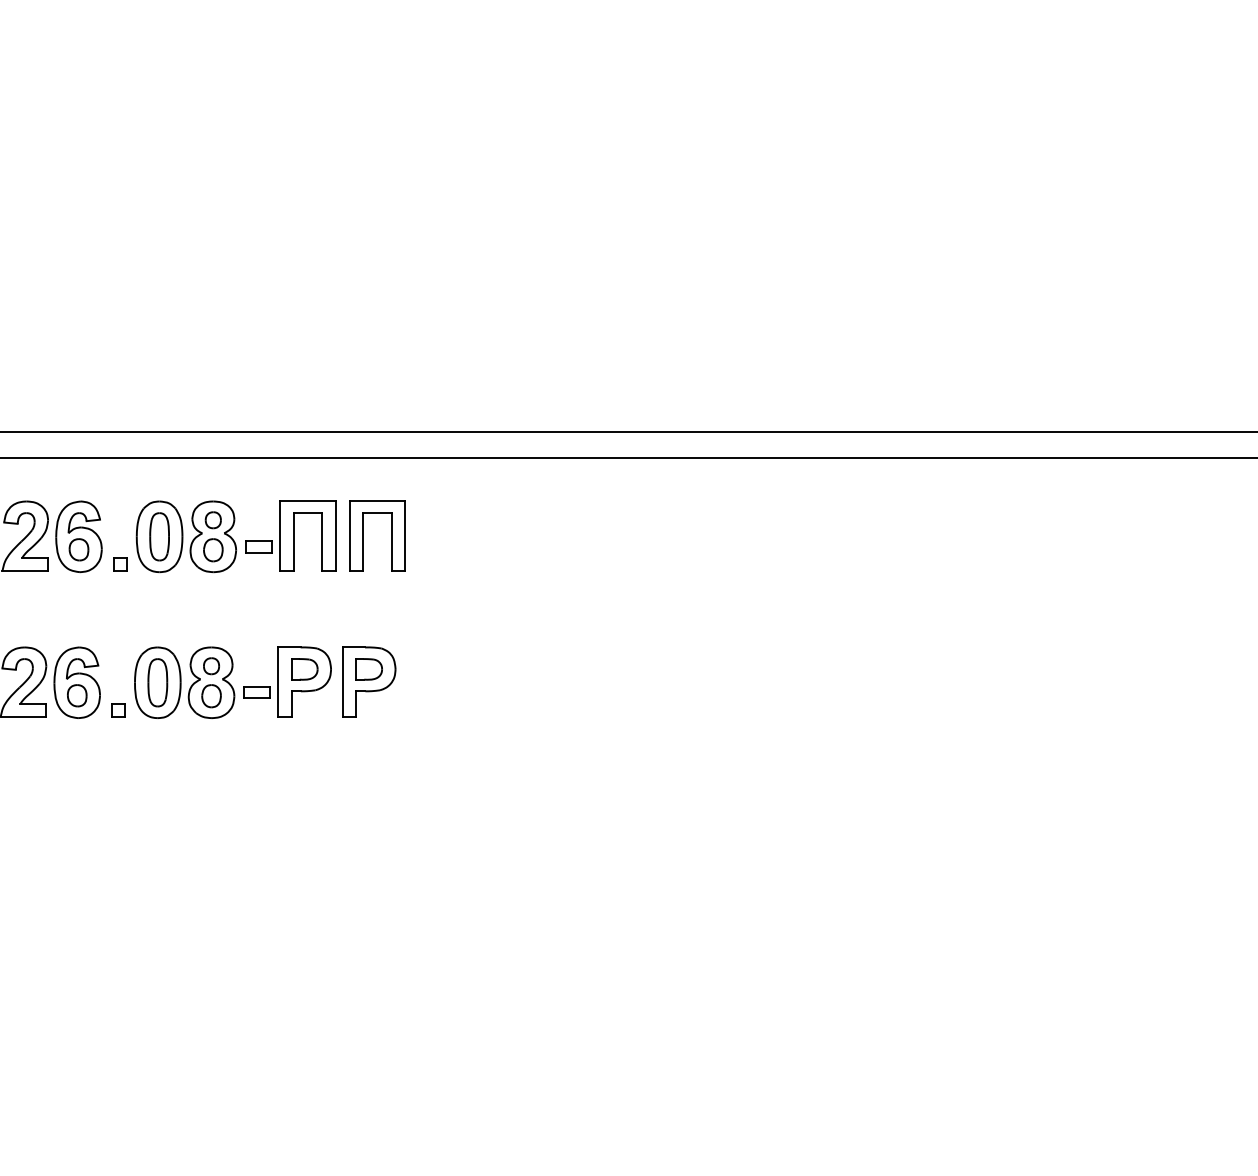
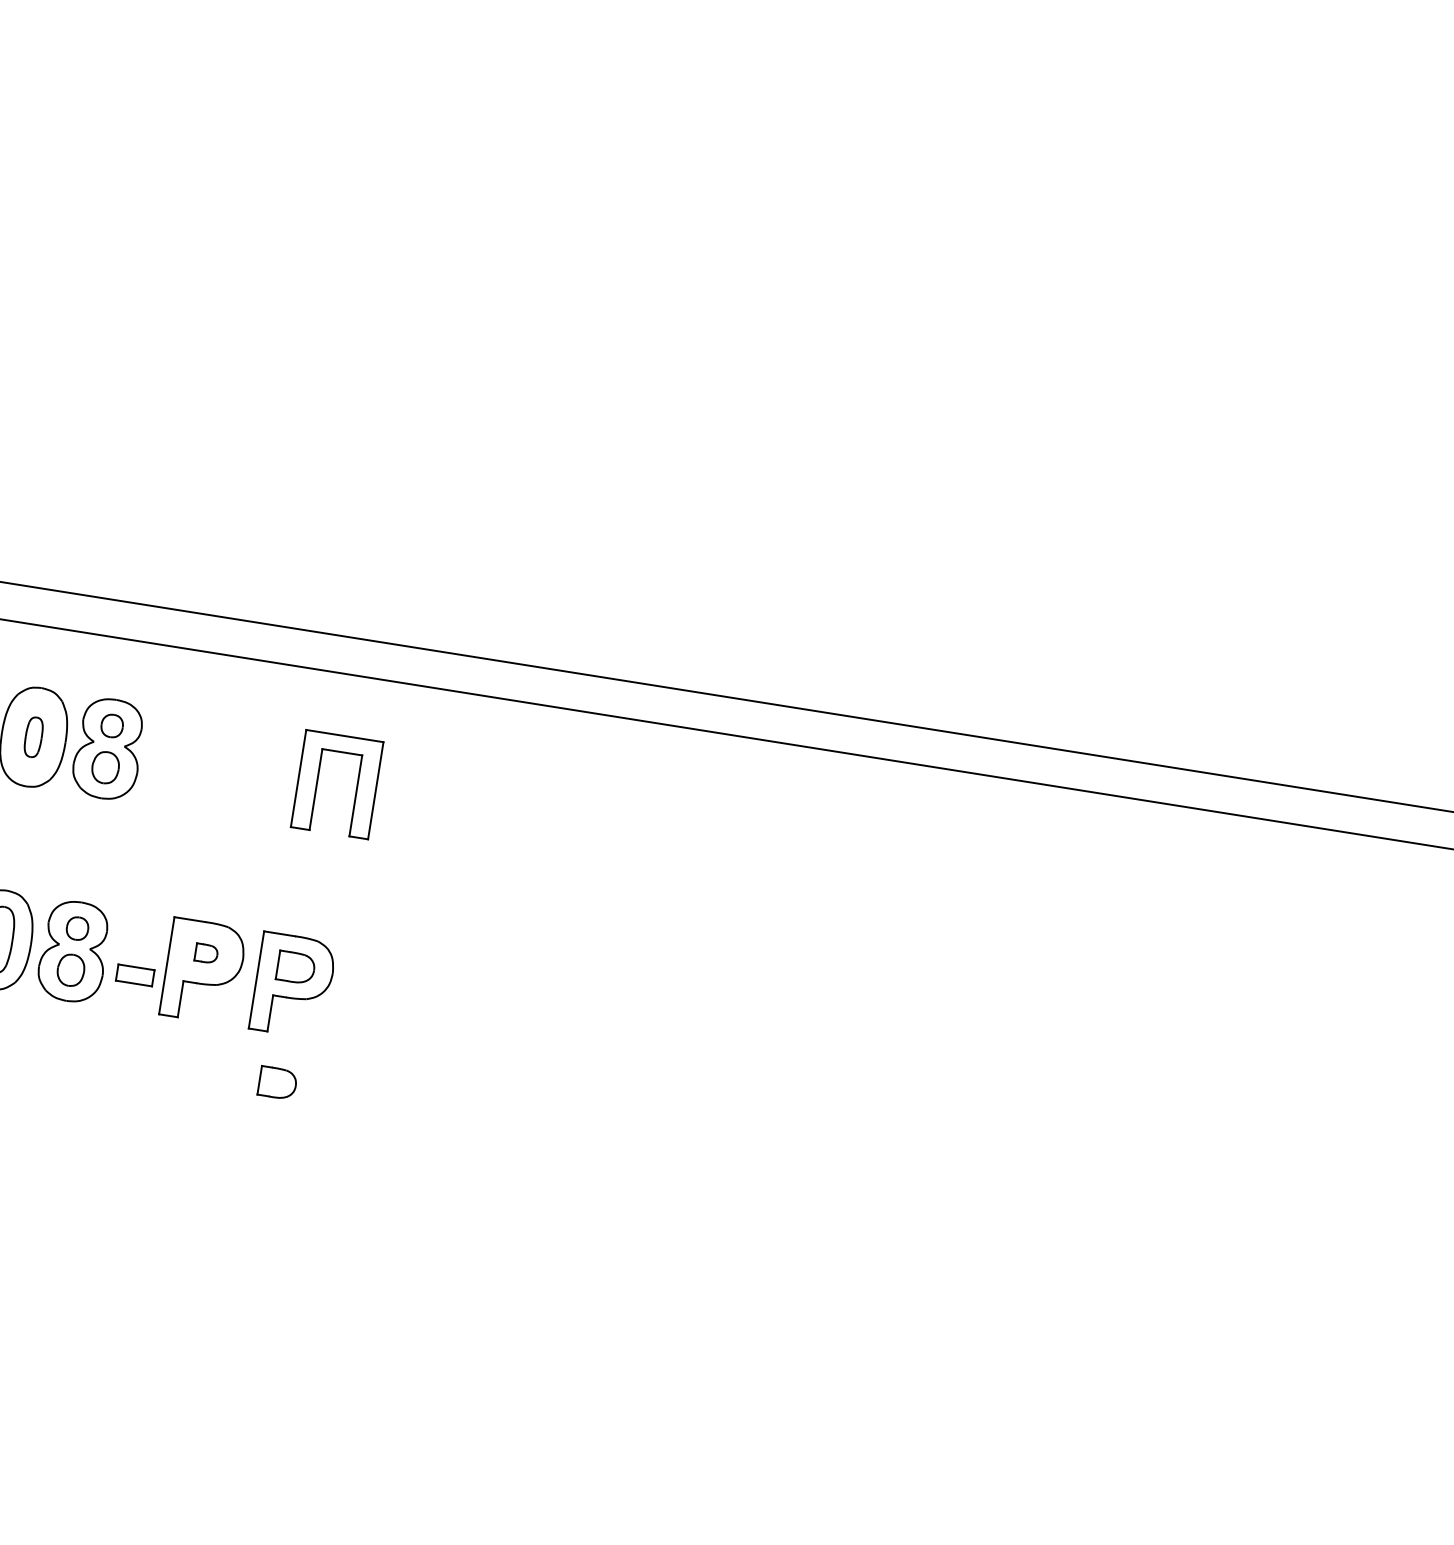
part: (290, 535) -> (216, 764), removed
part: (159, 536) -> (33, 736), size x0.6
part: (304, 669) -> (206, 953), size x0.6
part: (368, 752) -> (276, 1083), added

